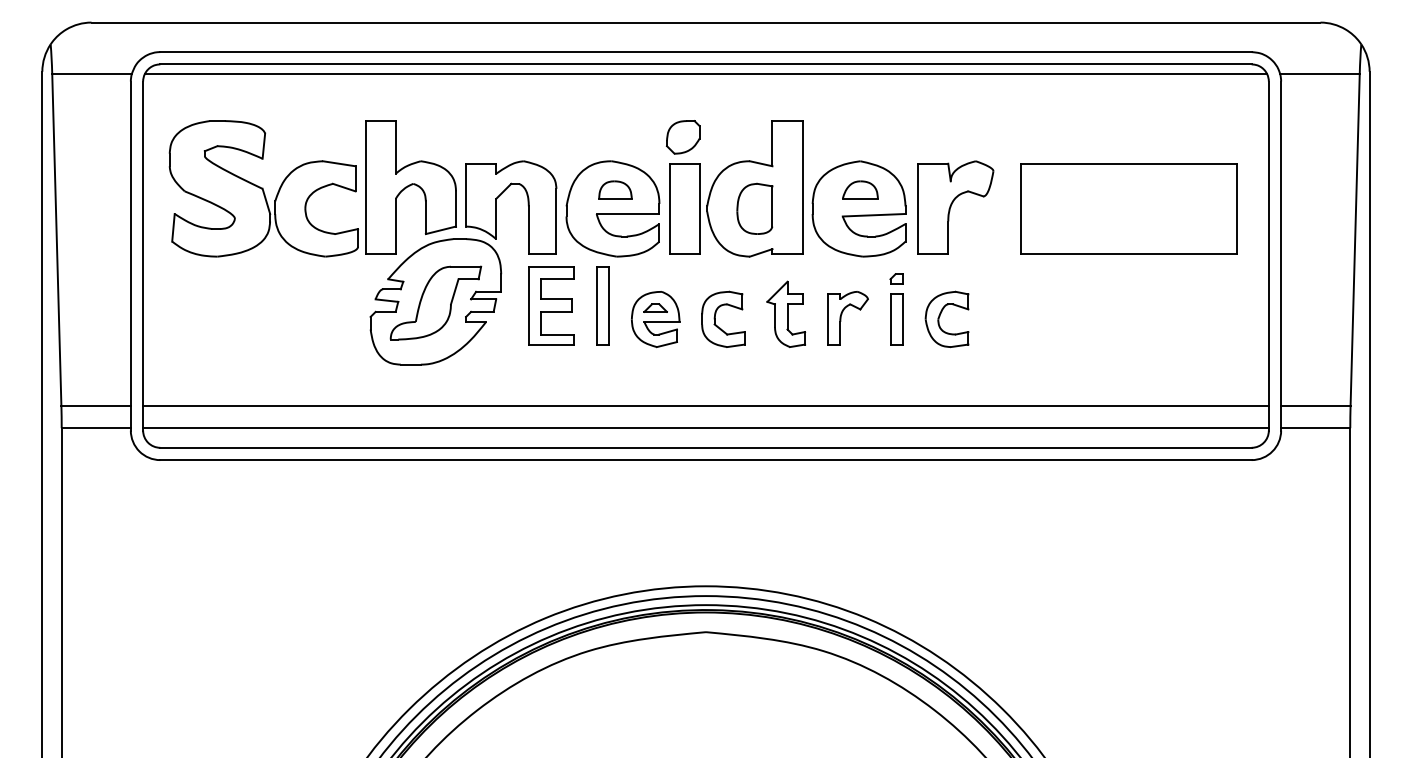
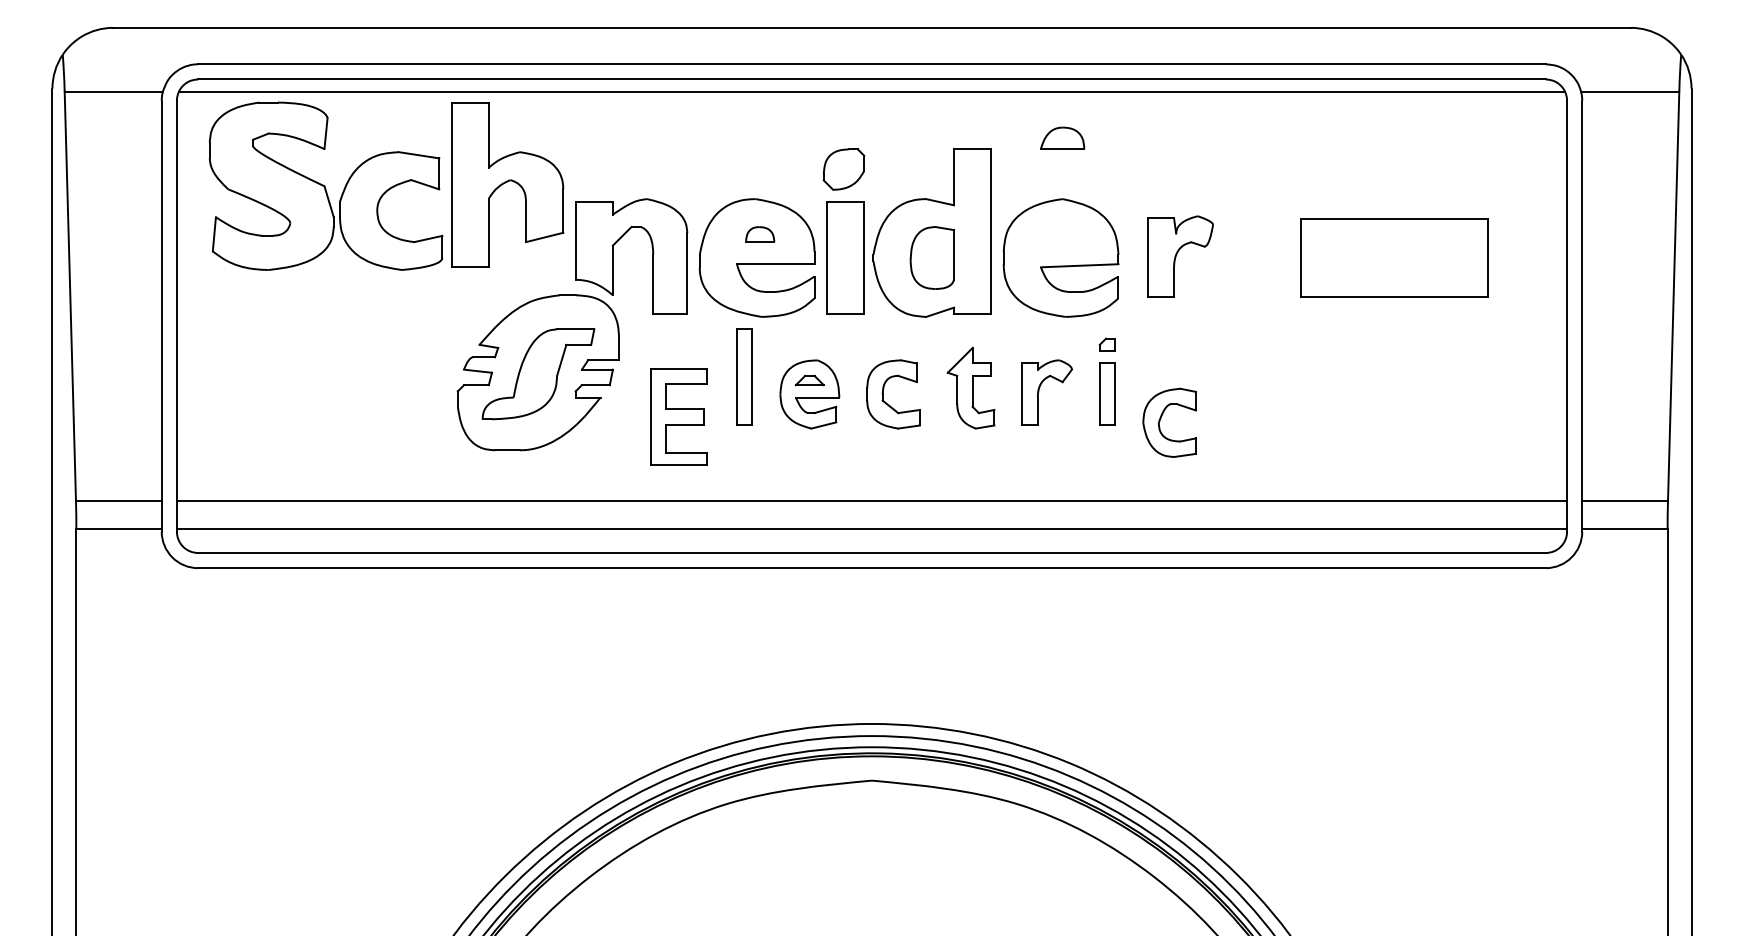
part: (312, 188) -> (386, 185), moved
part: (615, 189) -> (760, 233), size x0.7
part: (860, 189) -> (1062, 137), moved
part: (955, 207) -> (1180, 256), size x0.7
part: (1128, 208) -> (1393, 257), size x0.7
part: (551, 305) -> (678, 416), moved
part: (940, 316) -> (1161, 419), moved

